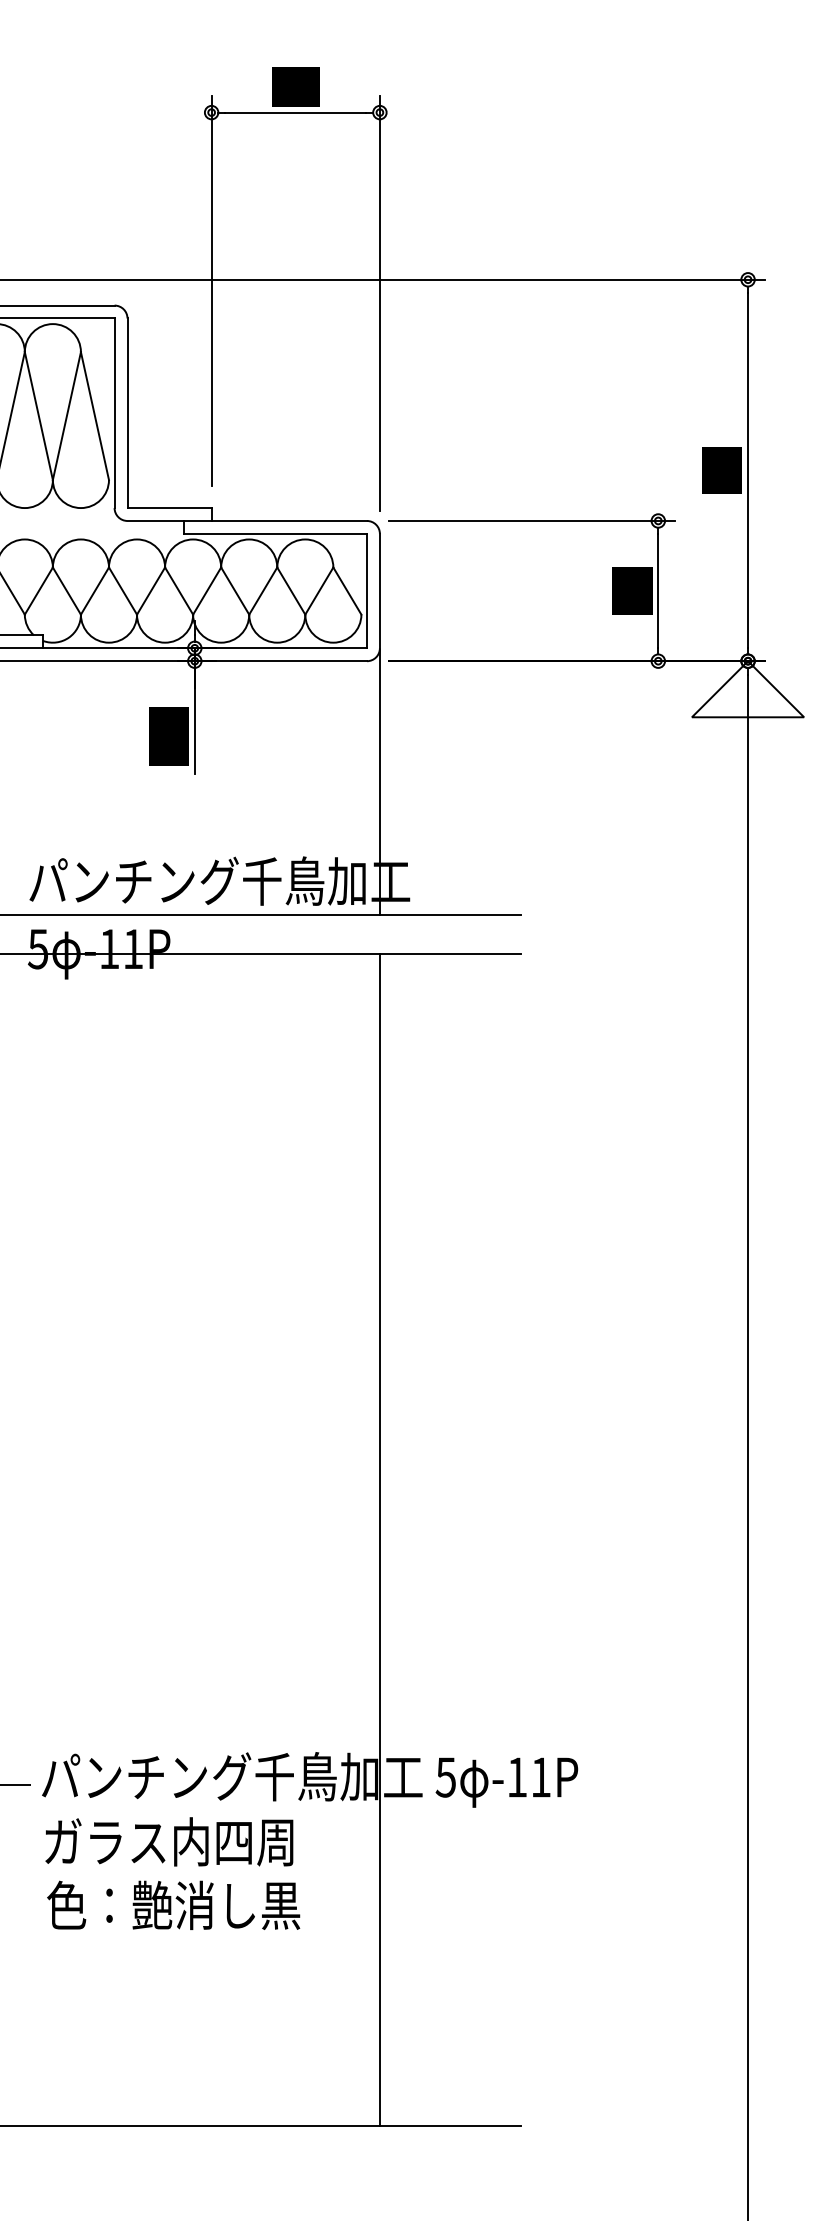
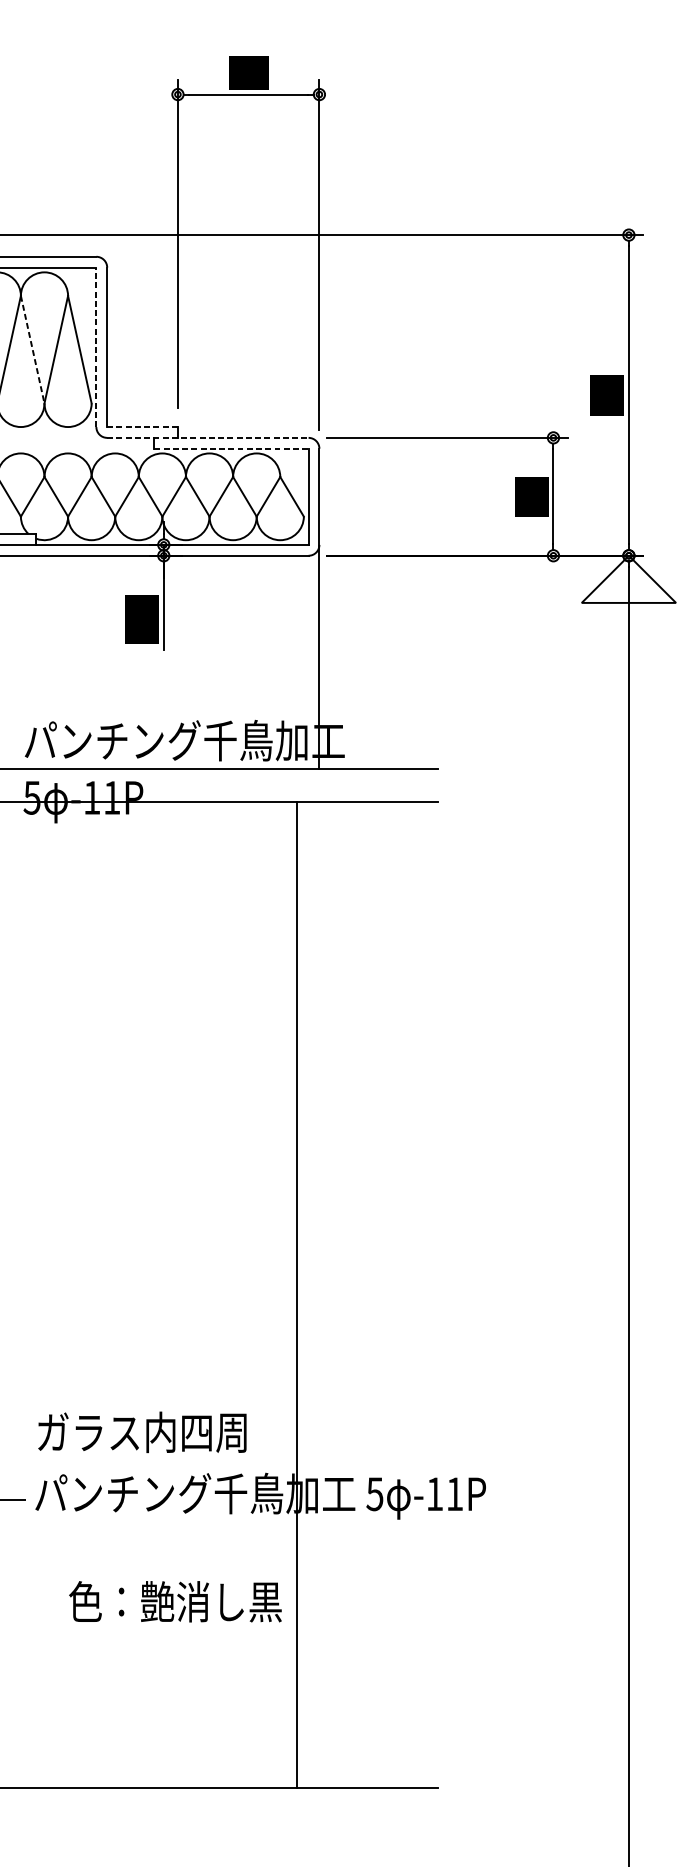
line: (114, 413) -> (96, 347), solid -> dashed
line: (38, 416) -> (32, 350), solid -> dashed
line: (170, 508) -> (143, 427), solid -> dashed
line: (247, 520) -> (208, 437), solid -> dashed
line: (275, 533) -> (231, 448), solid -> dashed
line: (379, 1540) -> (296, 1295), moved
text: (169, 1841) -> (142, 1432), moved
text: (173, 1904) -> (175, 1601), moved

